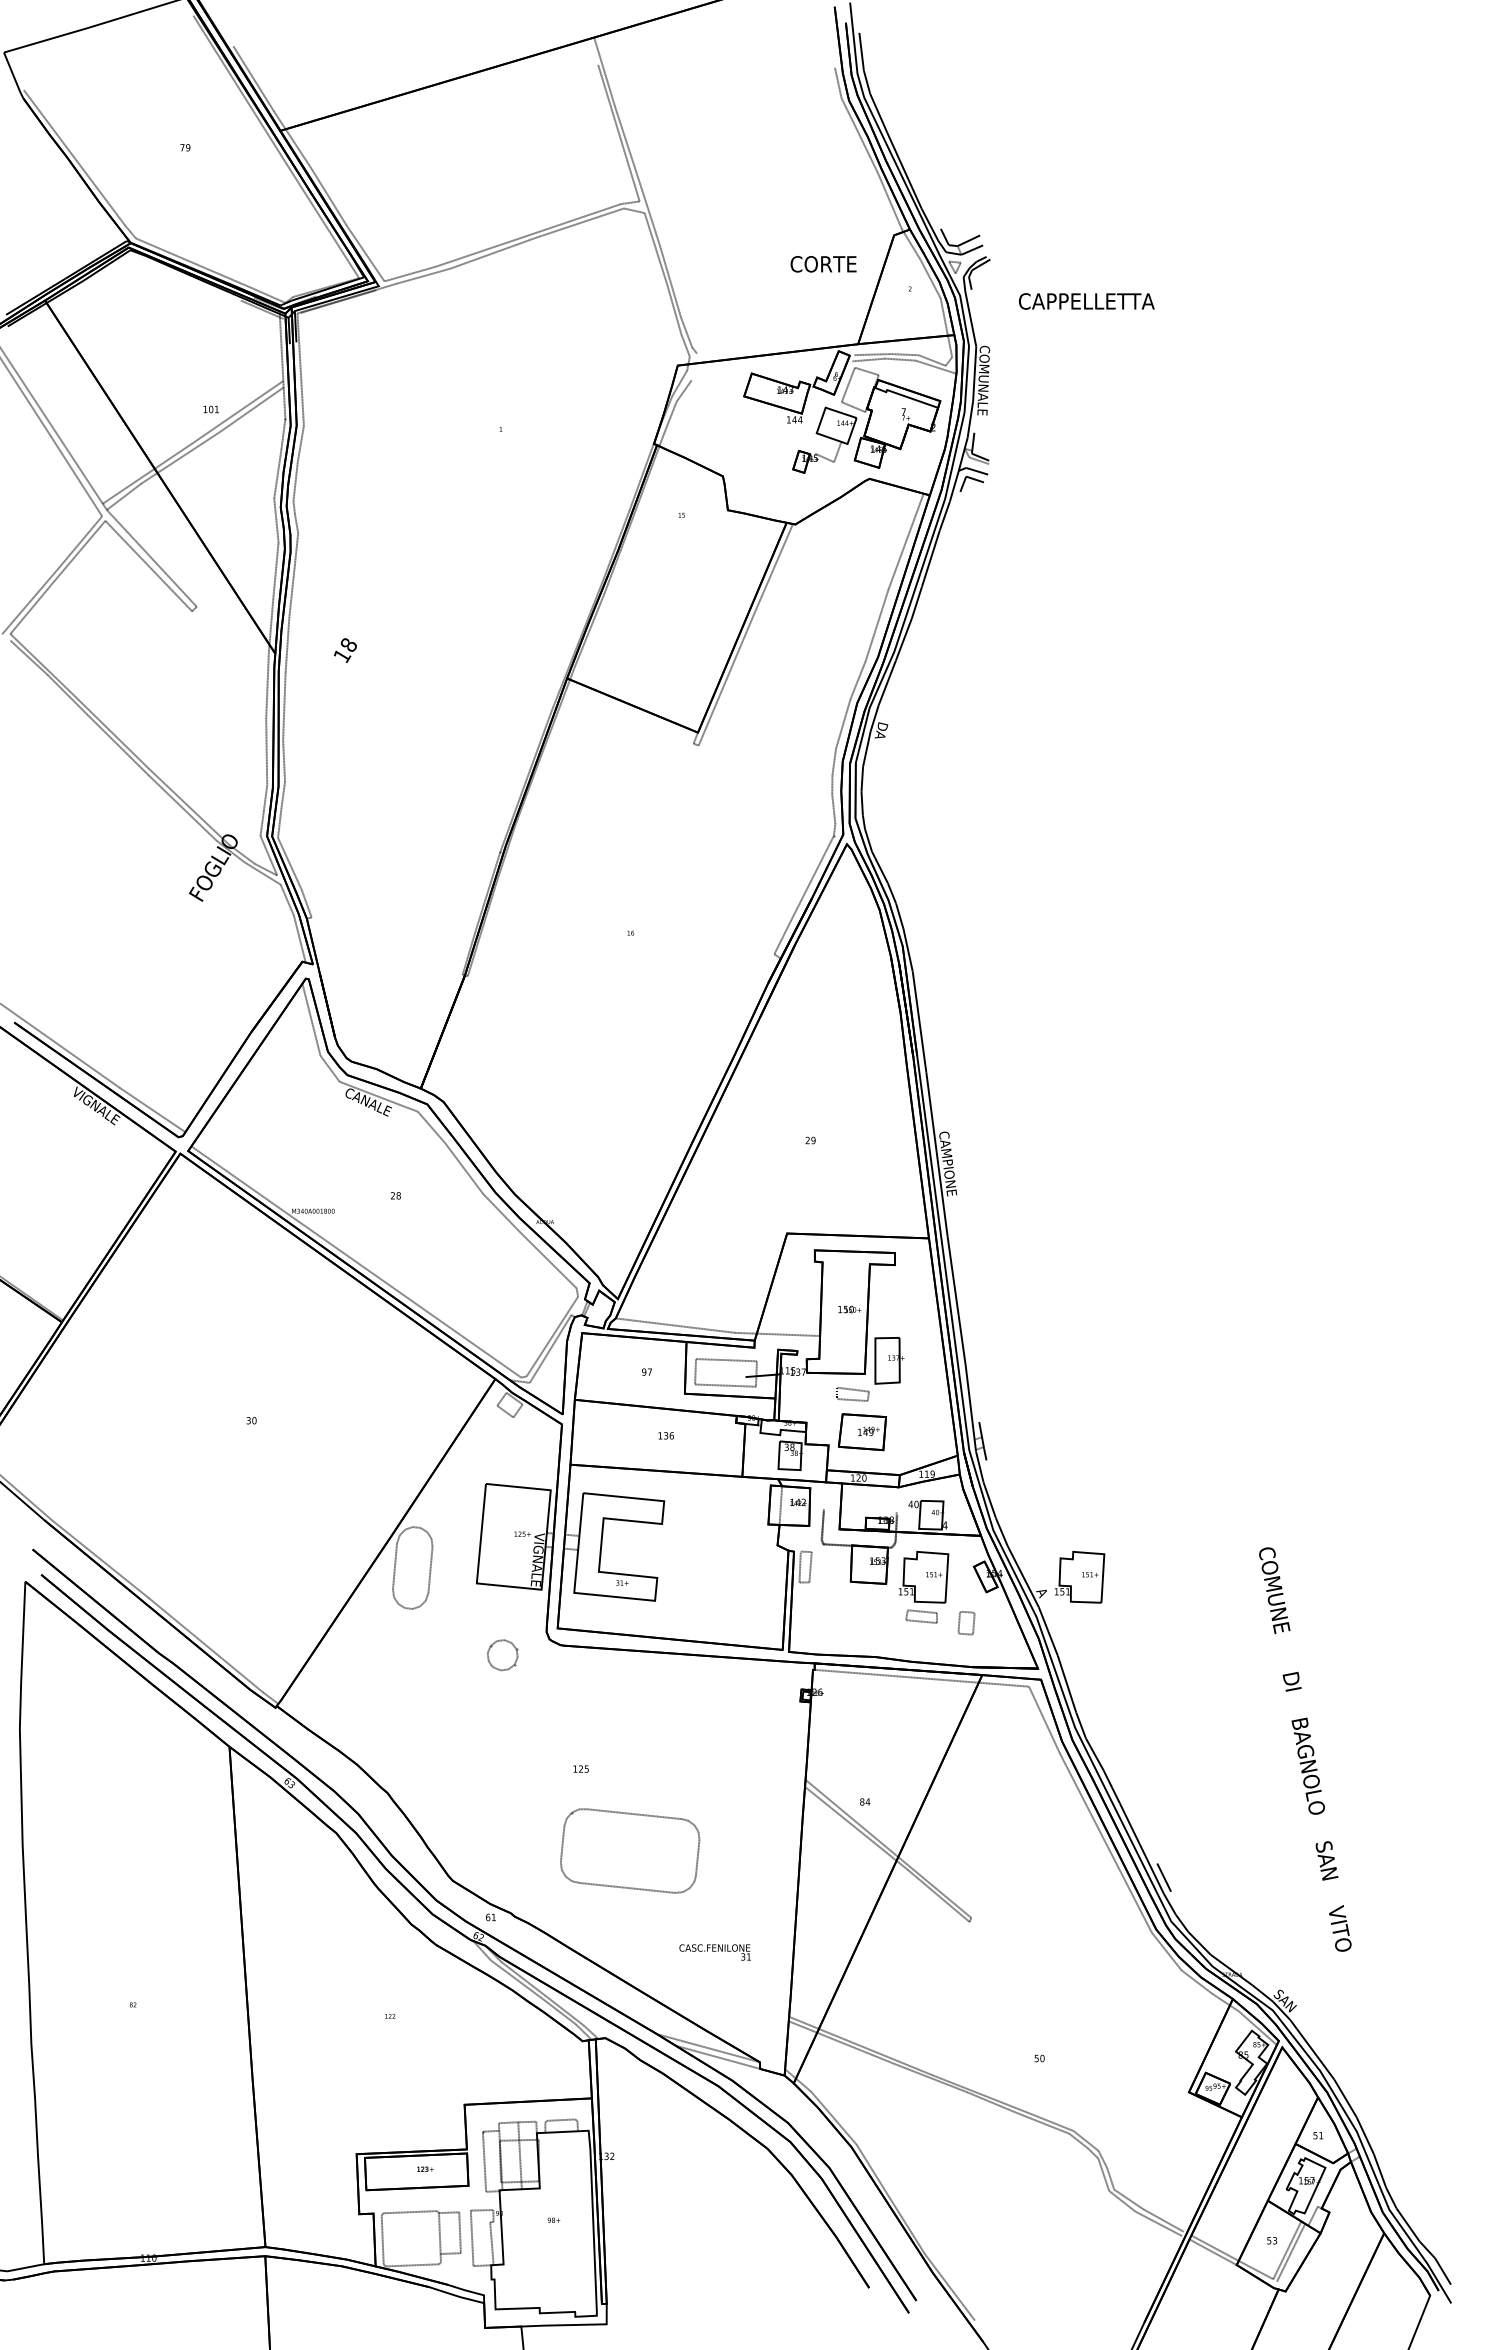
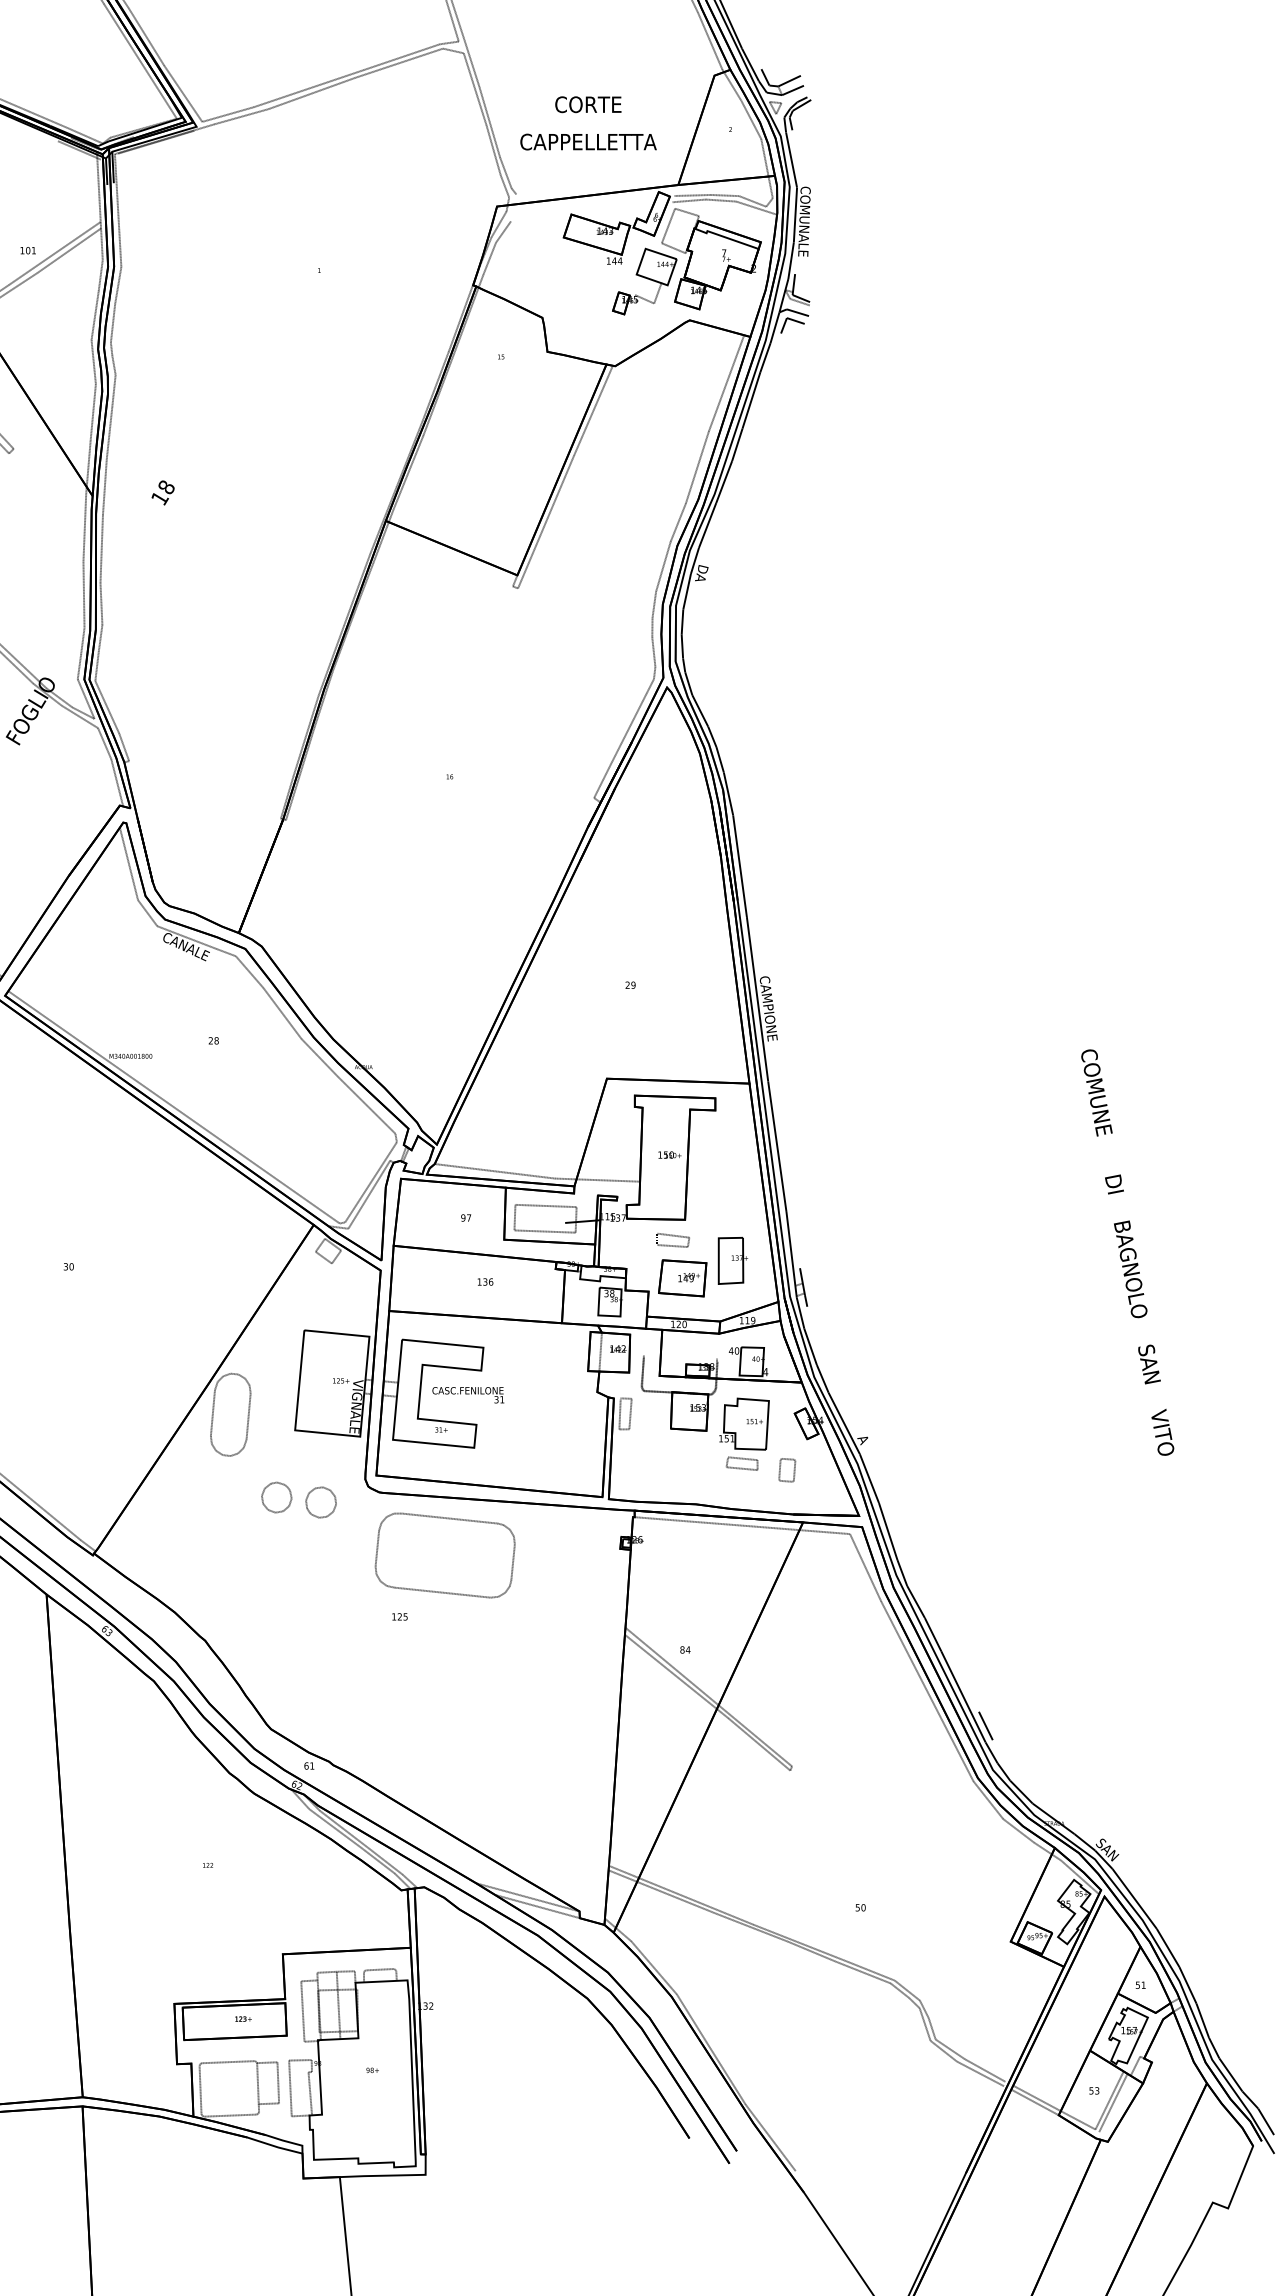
text: (823, 264) -> (588, 104), moved
text: (1086, 301) -> (588, 142), moved
part: (889, 1360) -> (732, 1260), moved
part: (1080, 1577) -> (901, 1424), removed
part: (458, 1649) -> (276, 1496), added
text: (1305, 1749) -> (1127, 1252), moved
part: (630, 1850) -> (445, 1555), moved
text: (714, 1952) -> (467, 1395), moved

